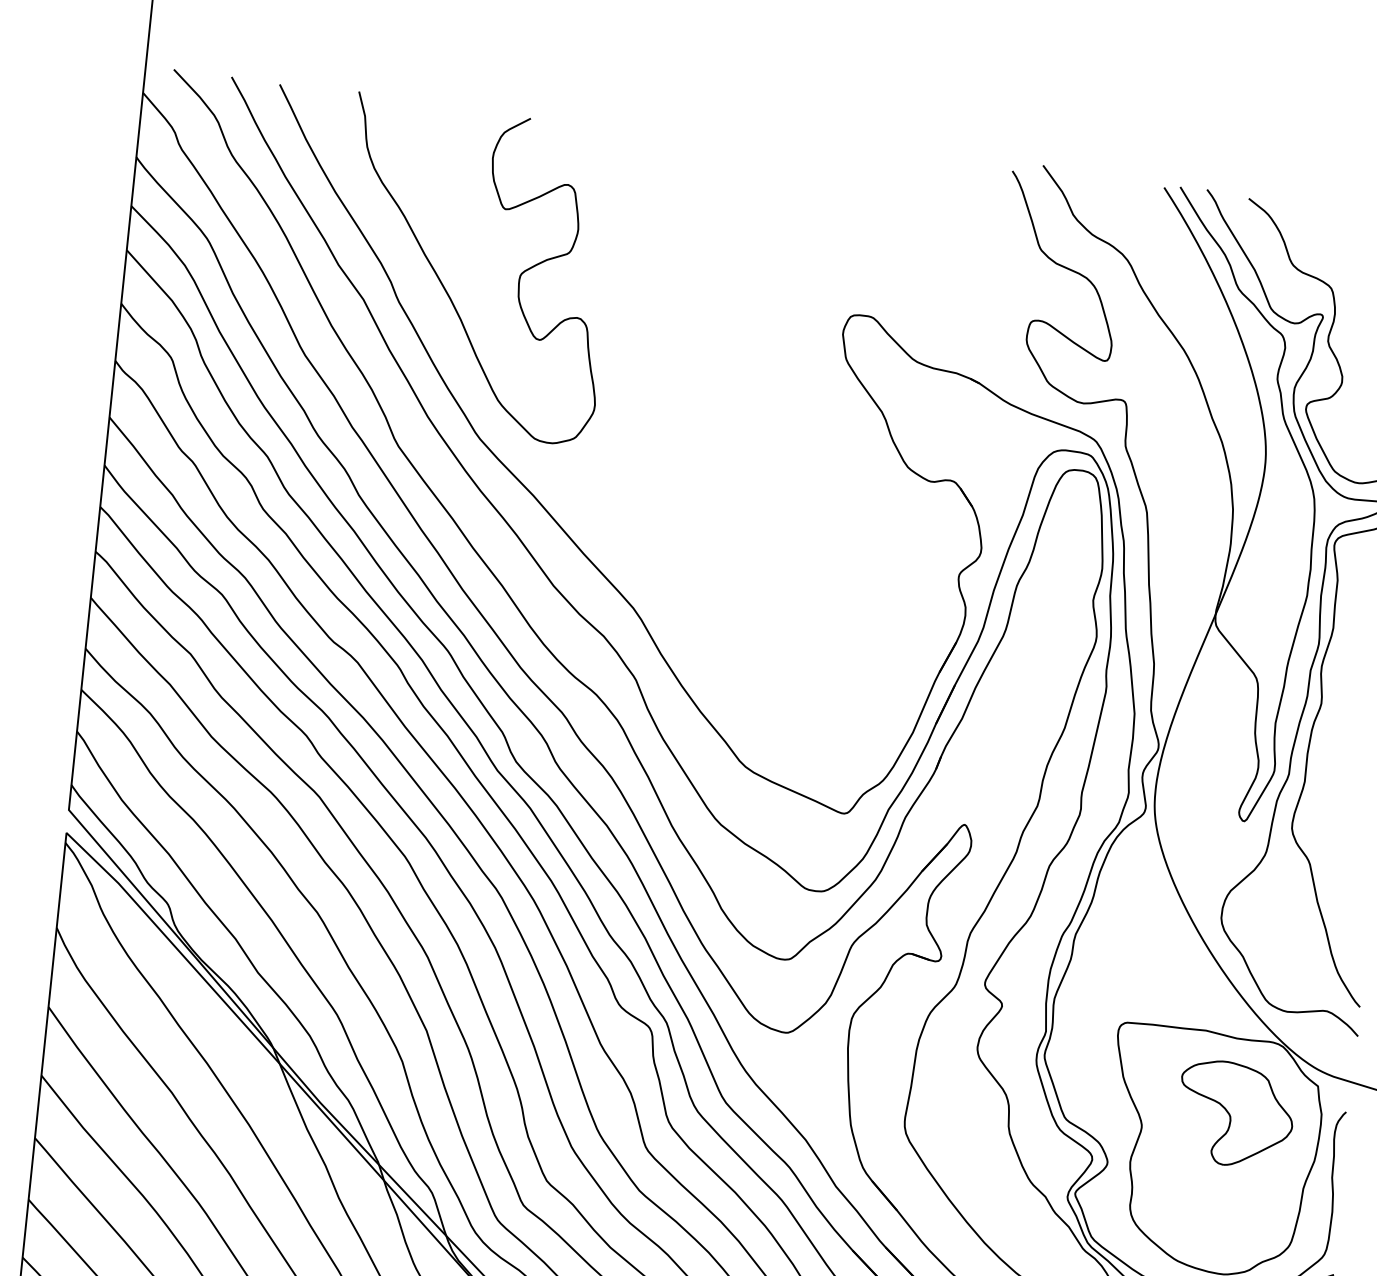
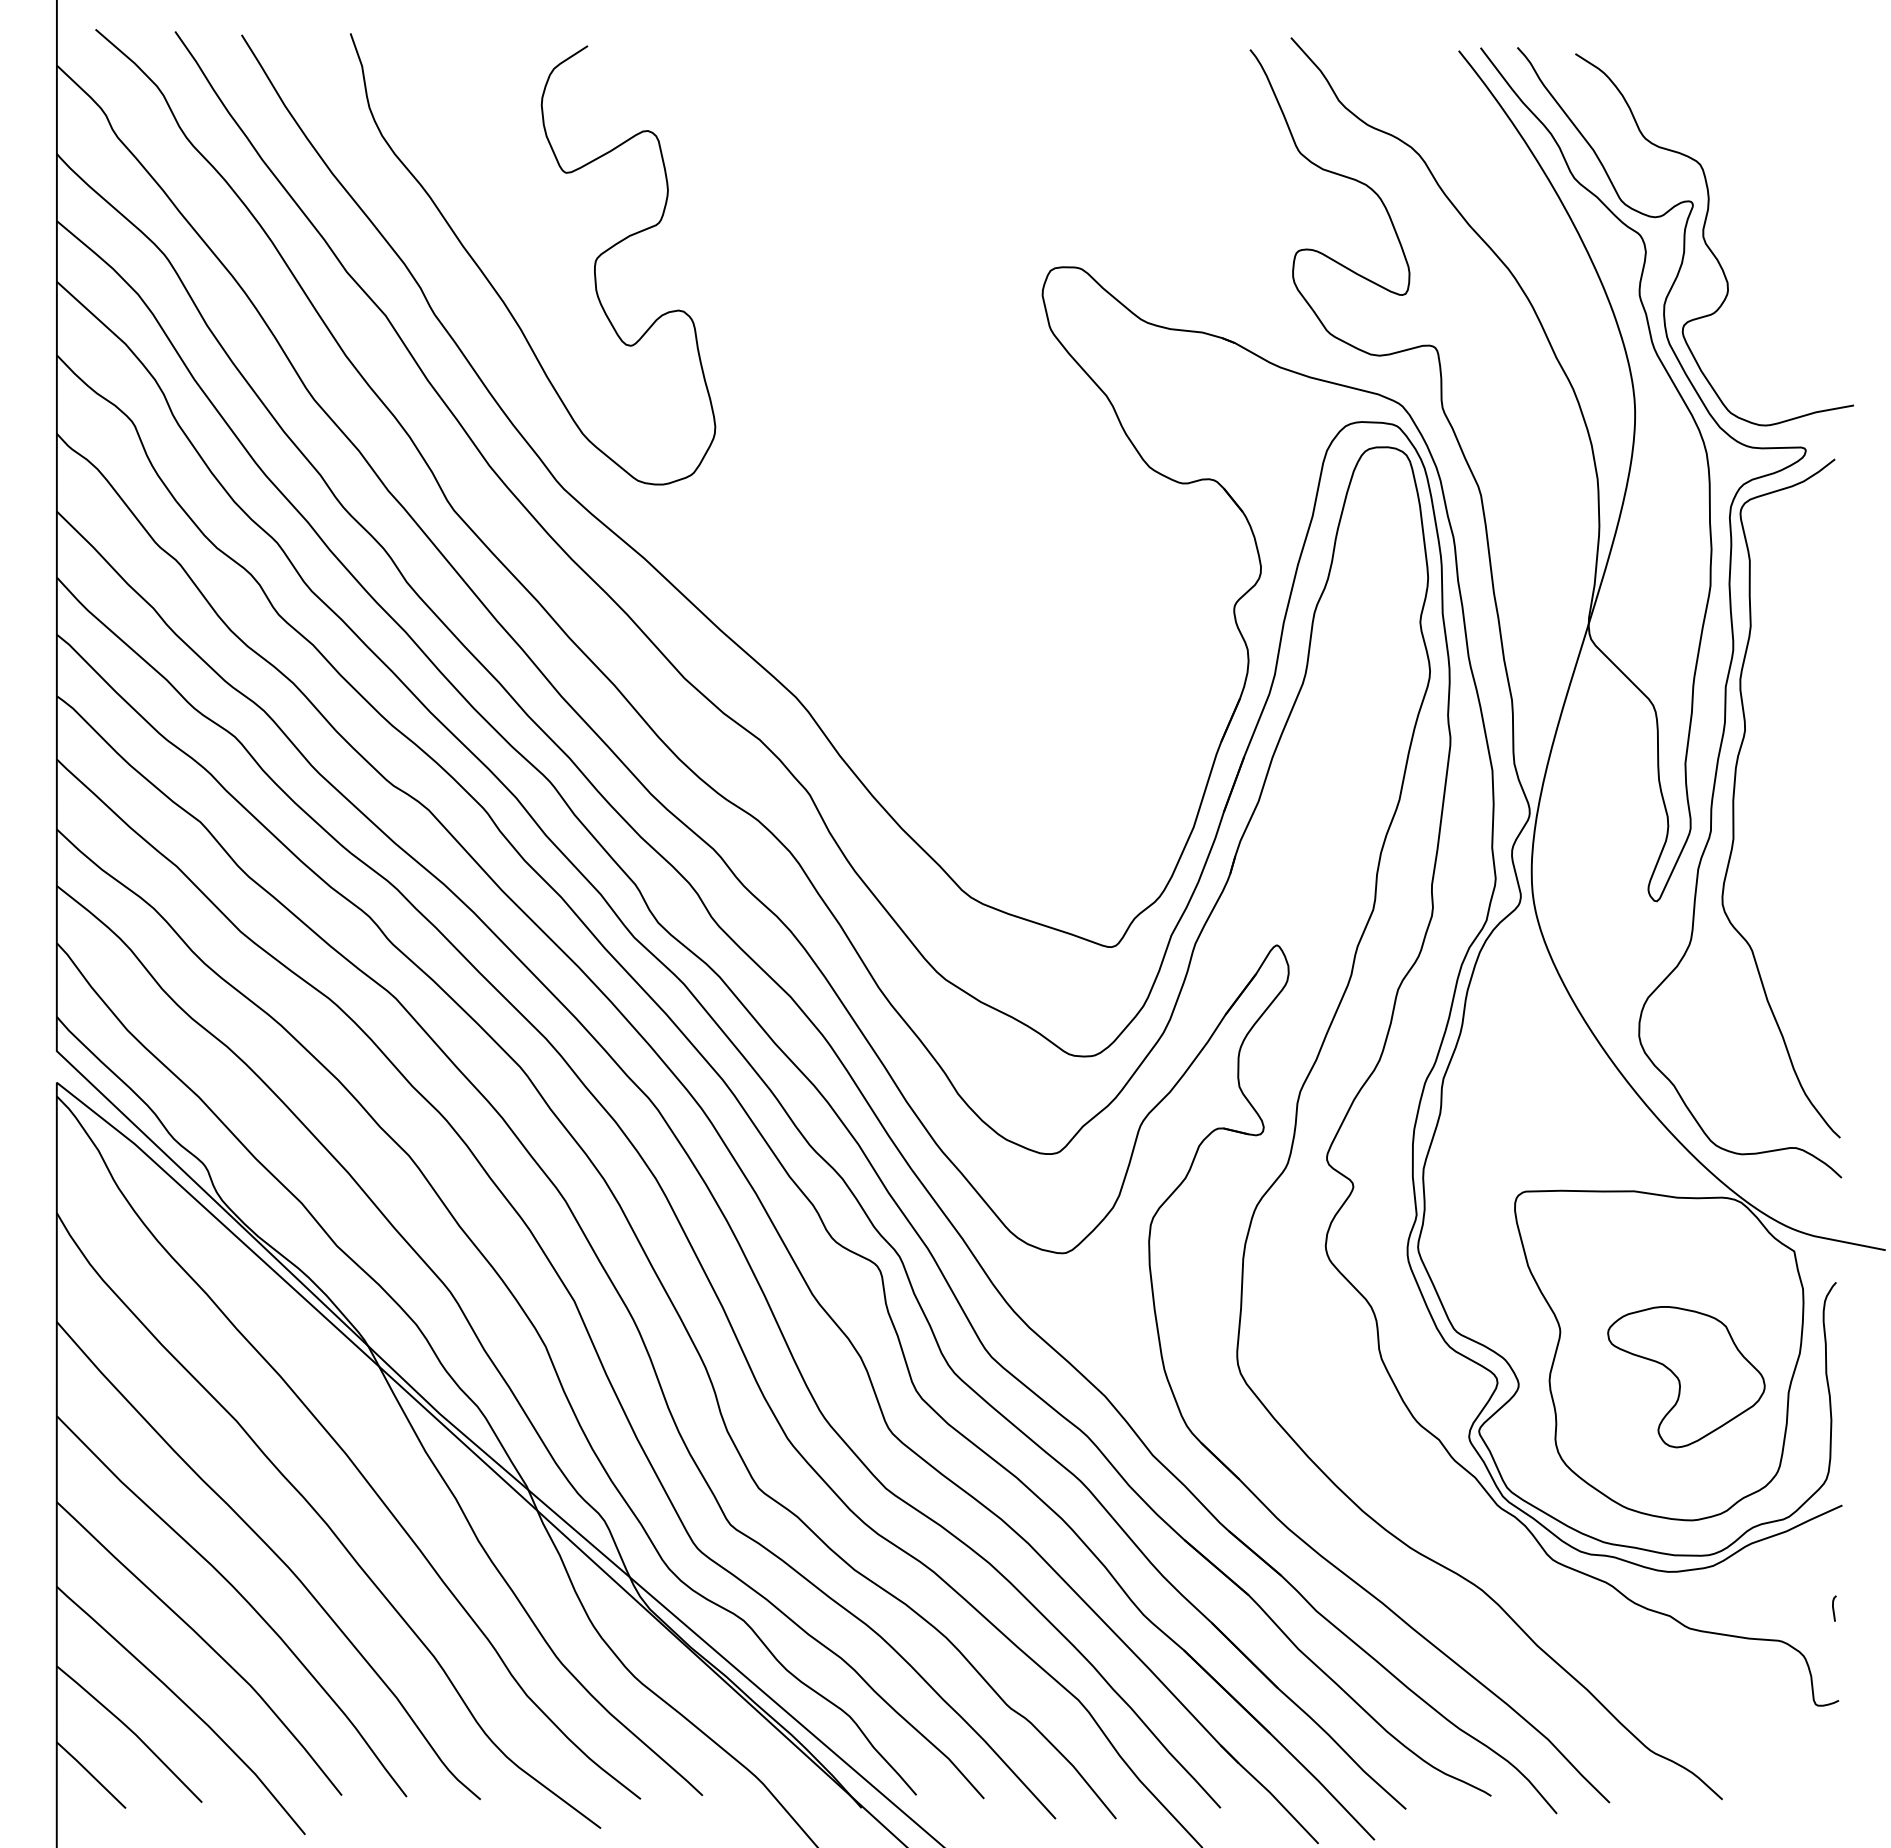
part: (1235, 1114) -> (1686, 1377), moved

